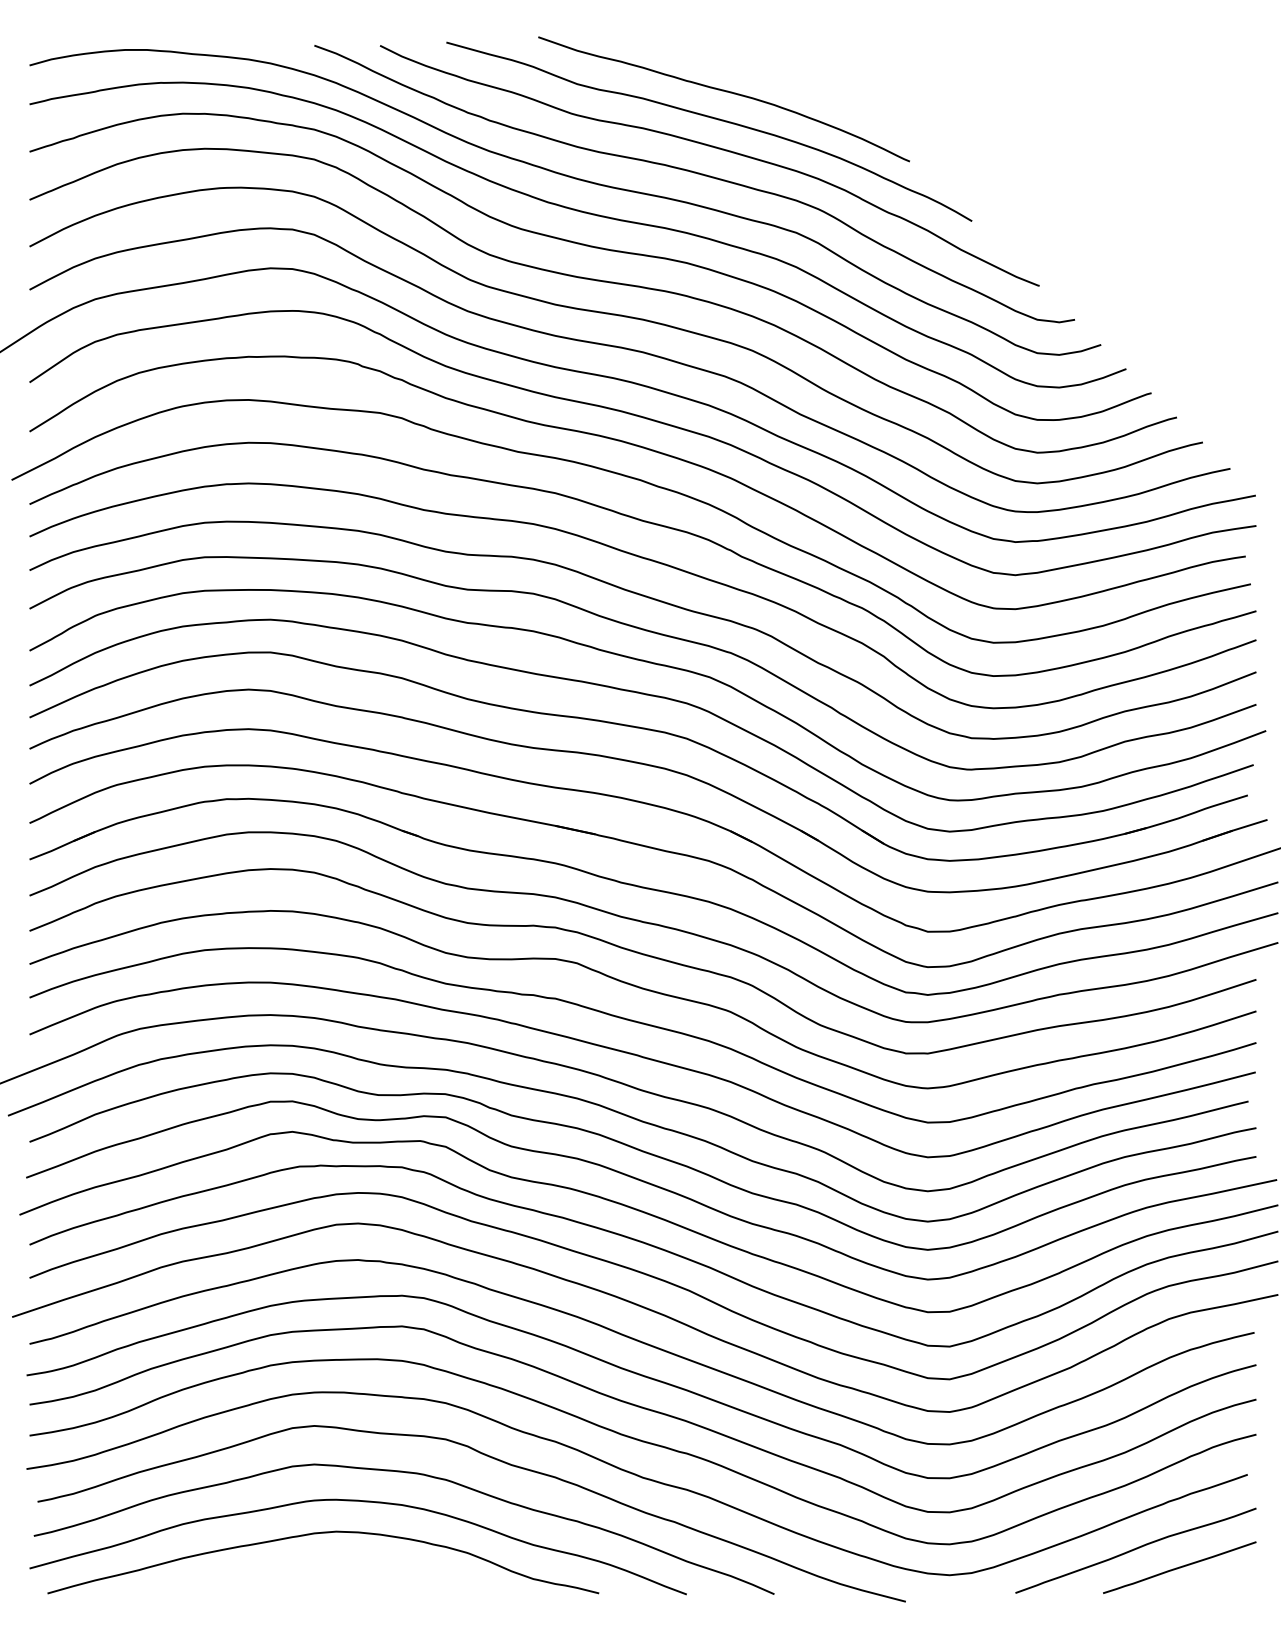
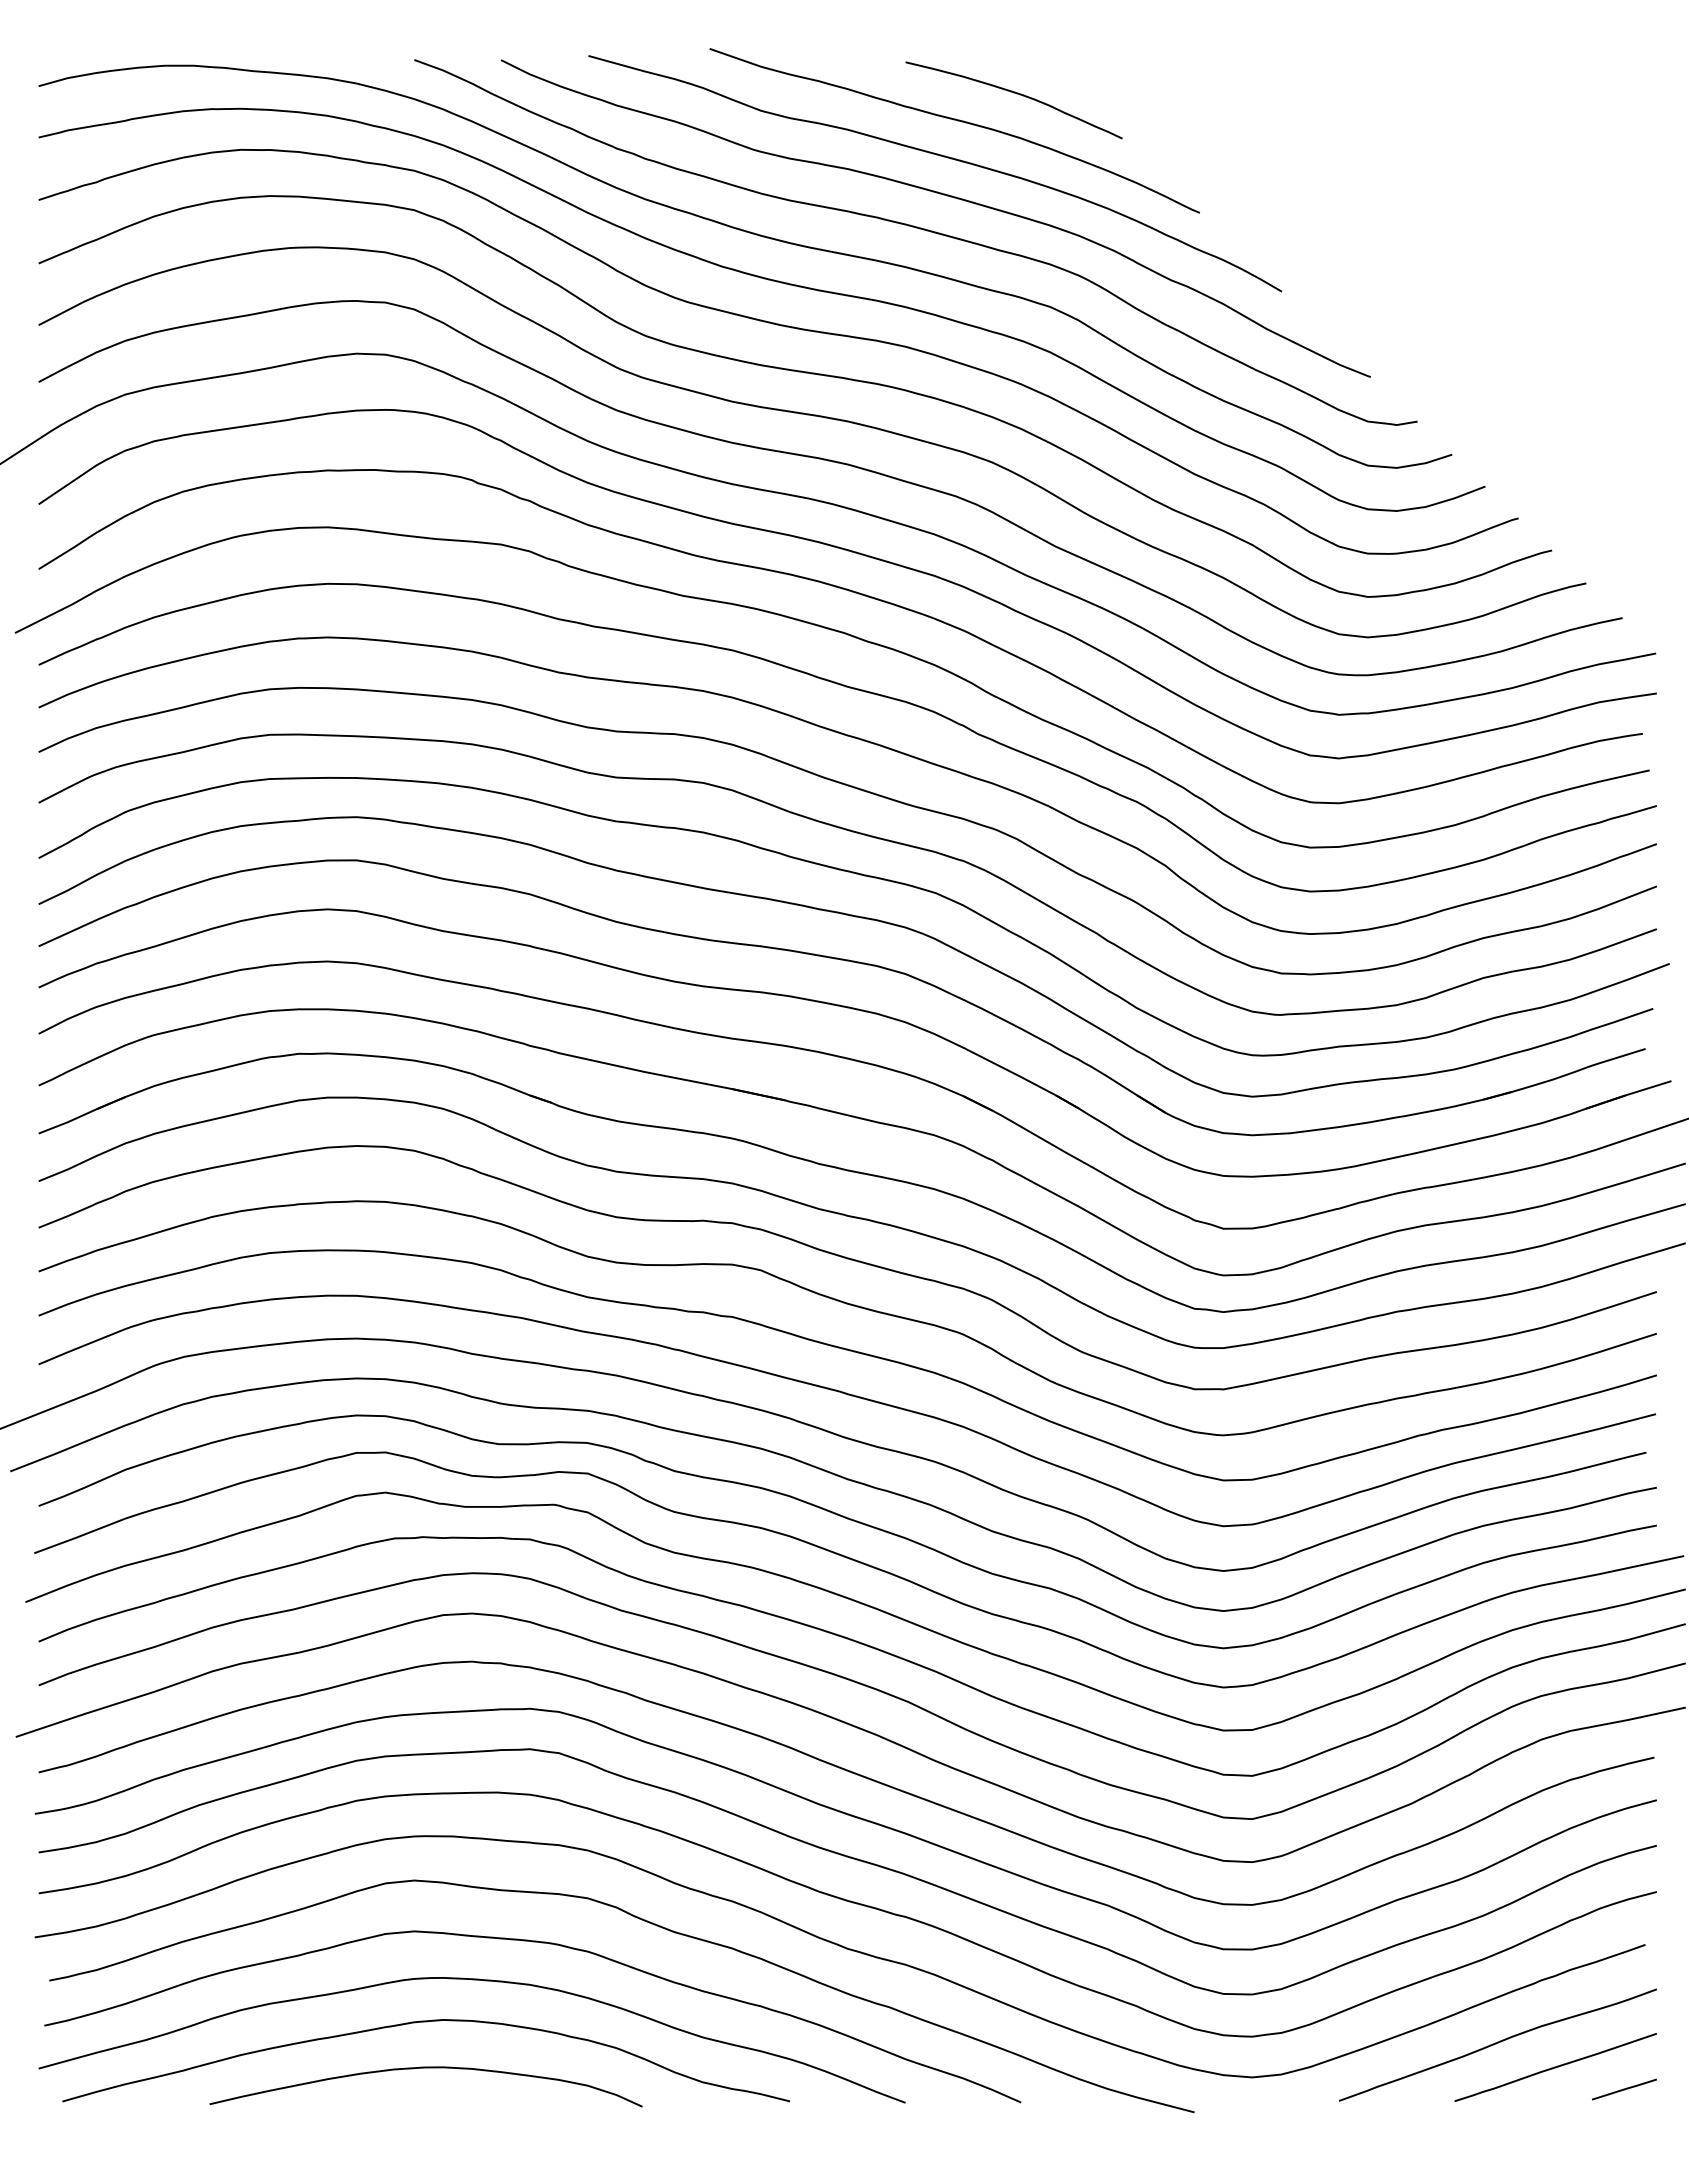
curve: (770, 71) -> (1016, 94), added
curve: (322, 1568) -> (425, 2068), added
line: (1231, 1584) -> (1624, 2089), added

